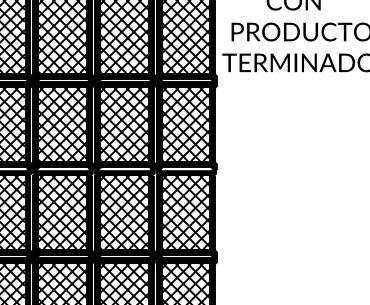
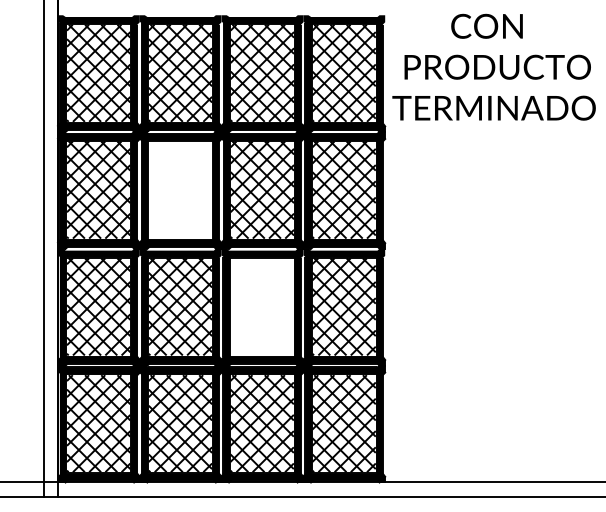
hatch: (62, 124) -> (180, 189), removed
hatch: (123, 212) -> (261, 306), removed

